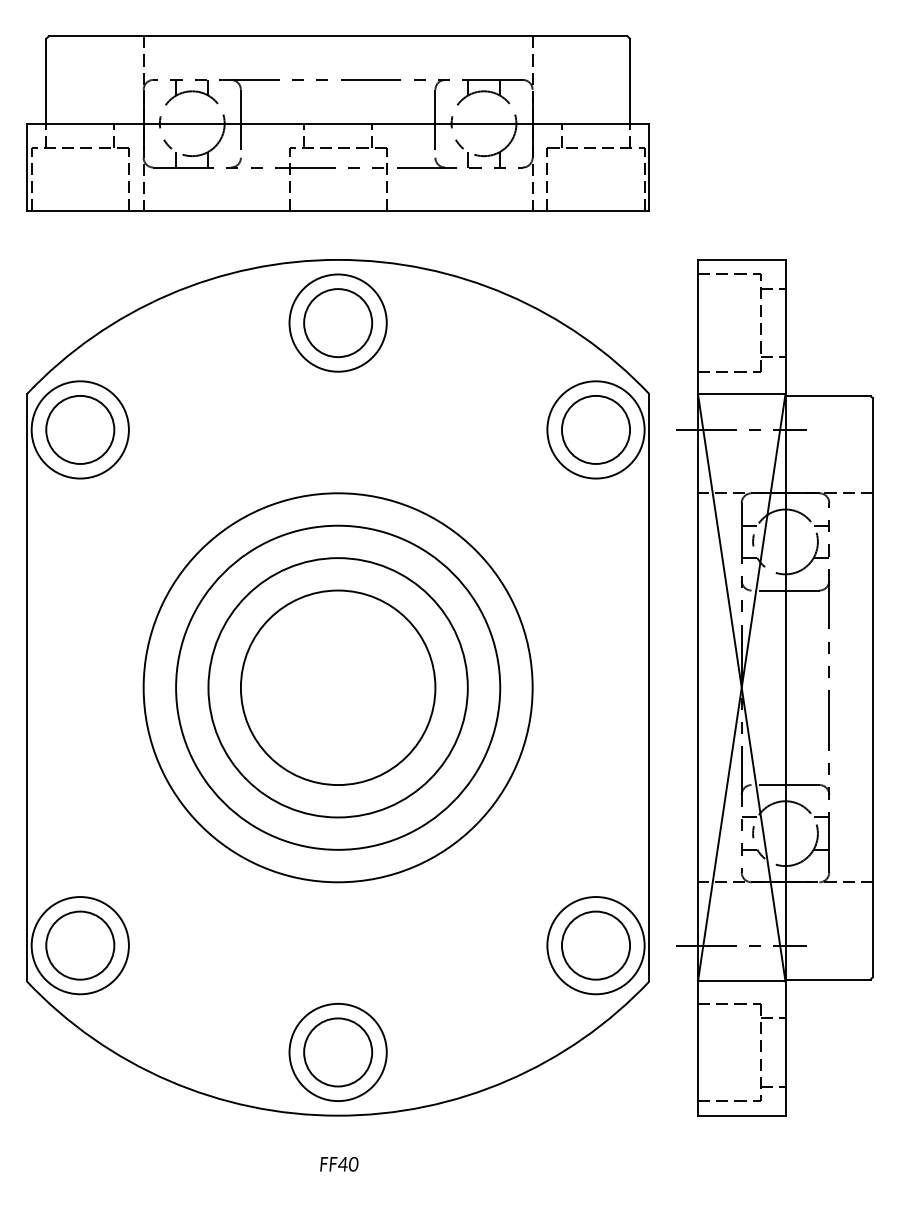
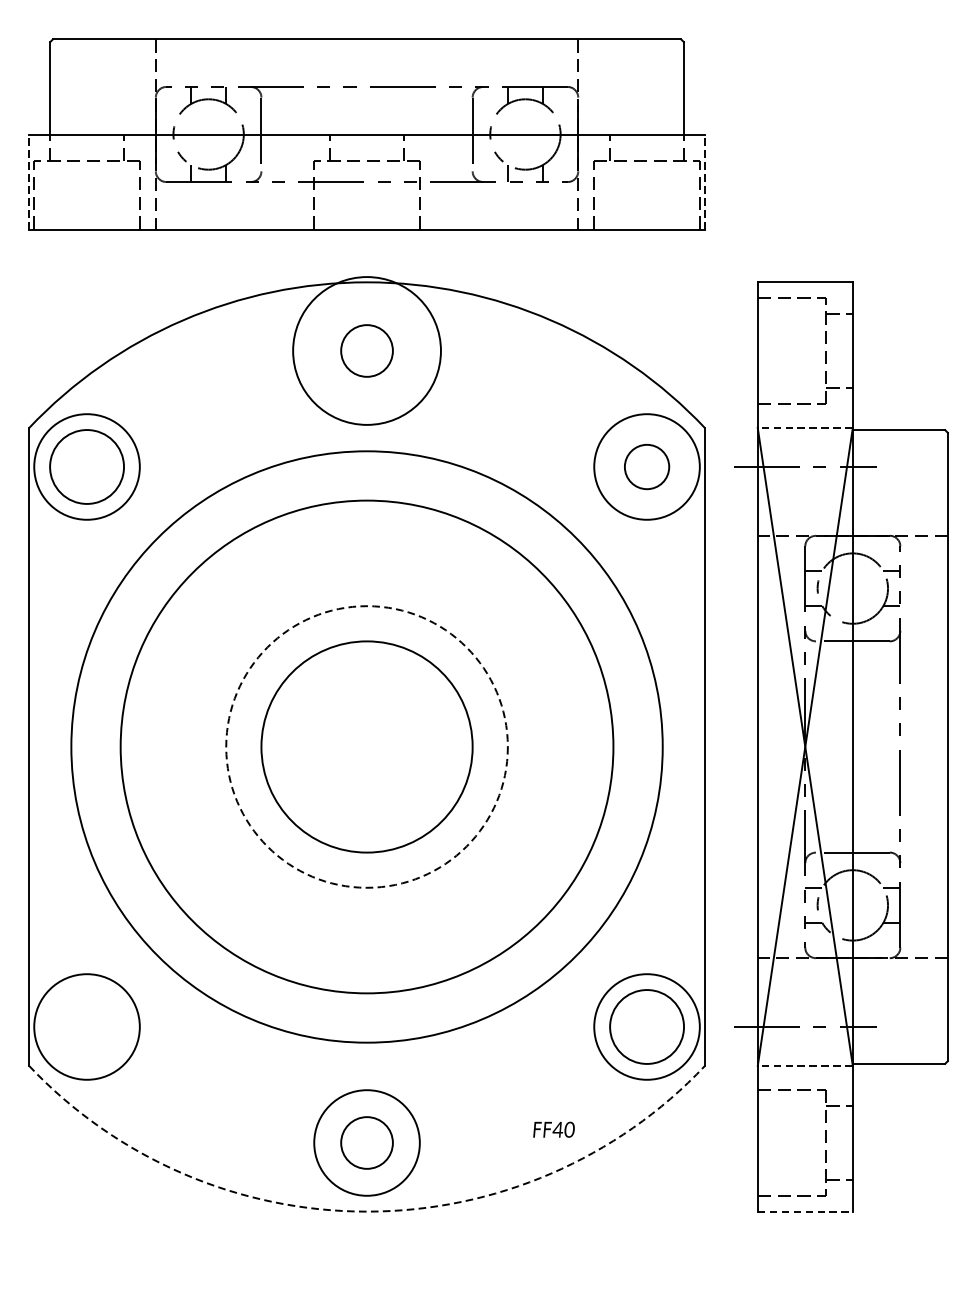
line: (26, 167) -> (28, 182), solid -> dashed
line: (649, 167) -> (705, 182), solid -> dashed
circle: (337, 322) -> (366, 350), size x1.4
circle: (338, 323) -> (367, 351), size x0.7
line: (741, 394) -> (805, 428), solid -> dashed
circle: (595, 429) -> (646, 466), size x0.6
circle: (337, 687) -> (366, 746), size x1.4
circle: (337, 687) -> (366, 746), solid -> dashed
circle: (338, 687) -> (367, 746), size x1.4
circle: (80, 945) -> (87, 1026), removed
line: (741, 981) -> (805, 1065), solid -> dashed
circle: (338, 1052) -> (367, 1143), size x0.7
arc: (338, 1115) -> (367, 1211), solid -> dashed
line: (741, 1115) -> (805, 1211), solid -> dashed
text: (339, 1164) -> (554, 1129), moved

